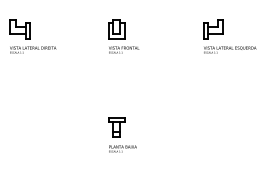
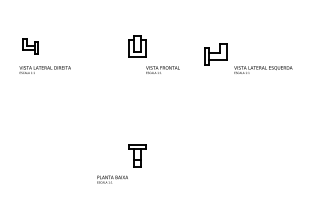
part: (18, 28) -> (29, 46), size x0.7
part: (213, 28) -> (215, 54), moved
text: (123, 49) -> (162, 69), moved
text: (122, 148) -> (112, 179), moved

